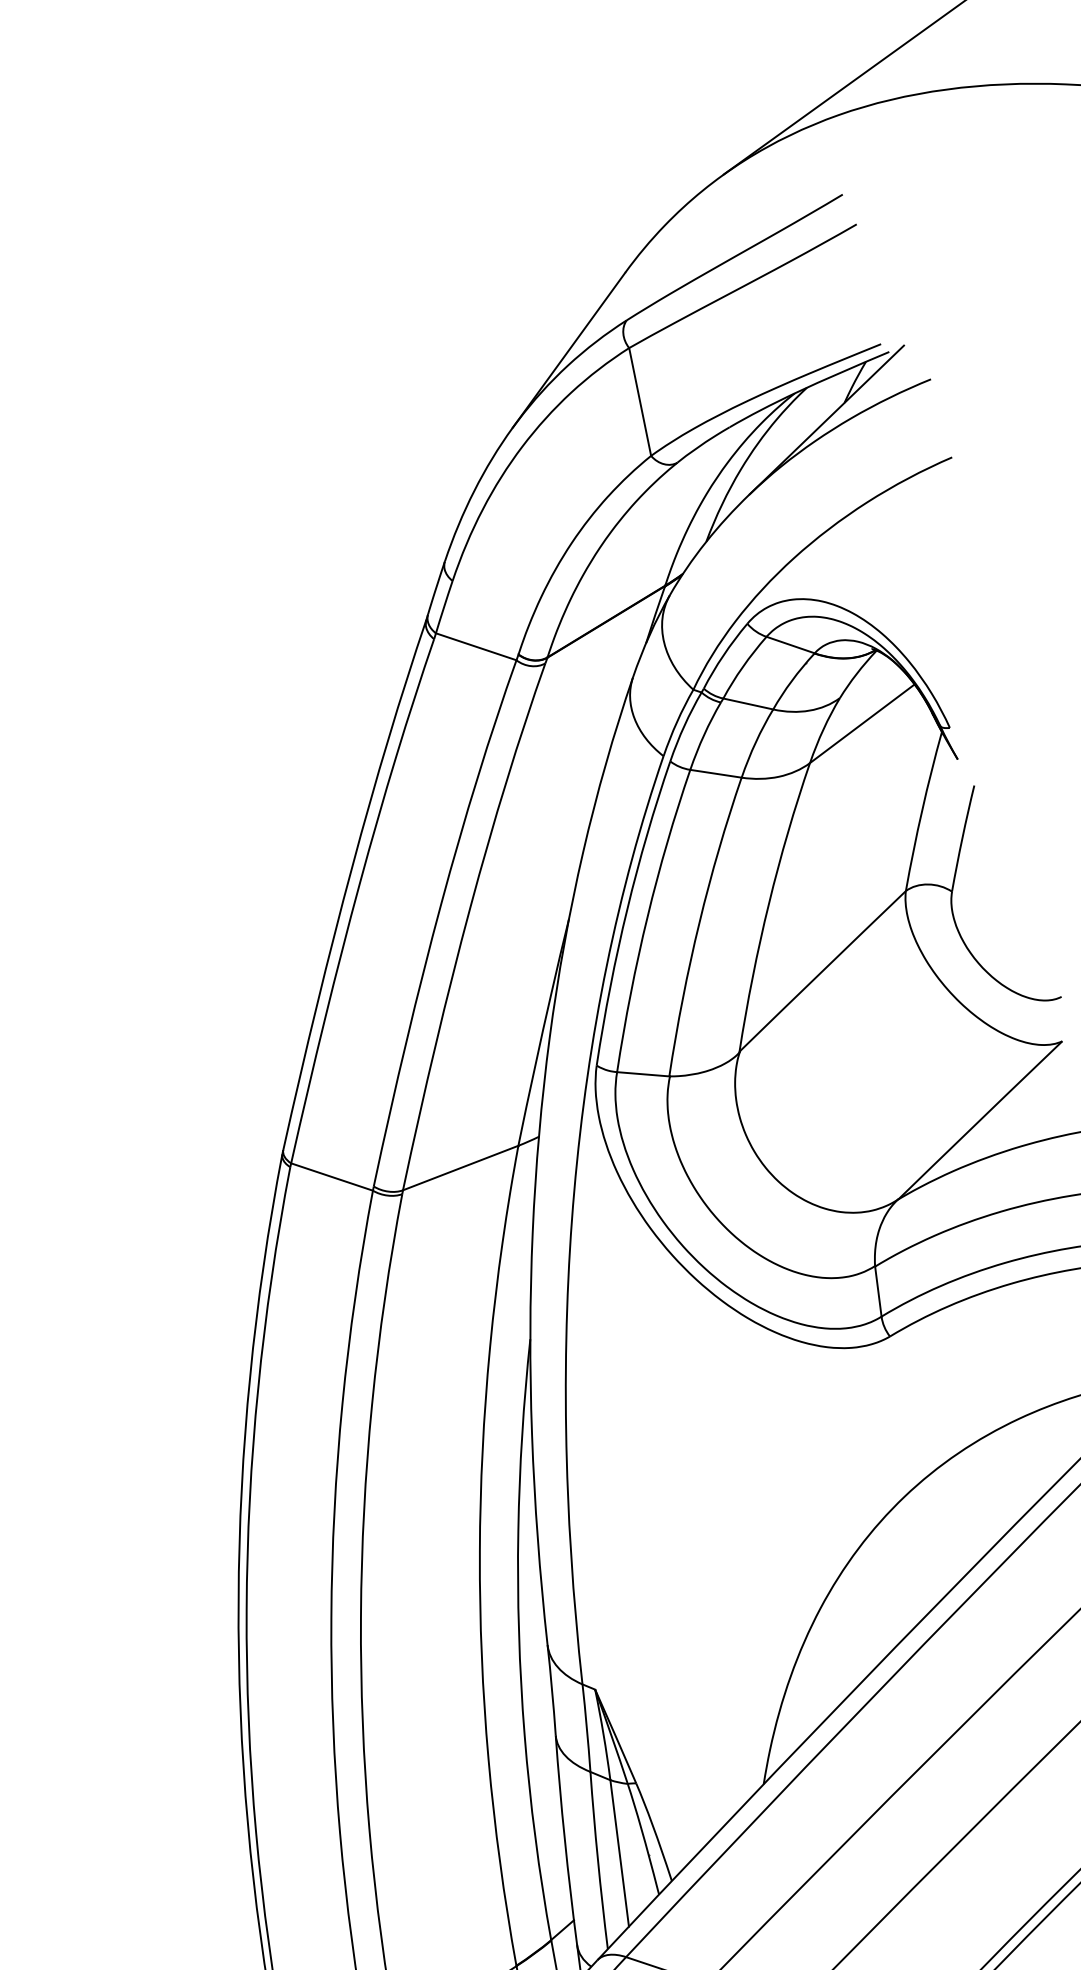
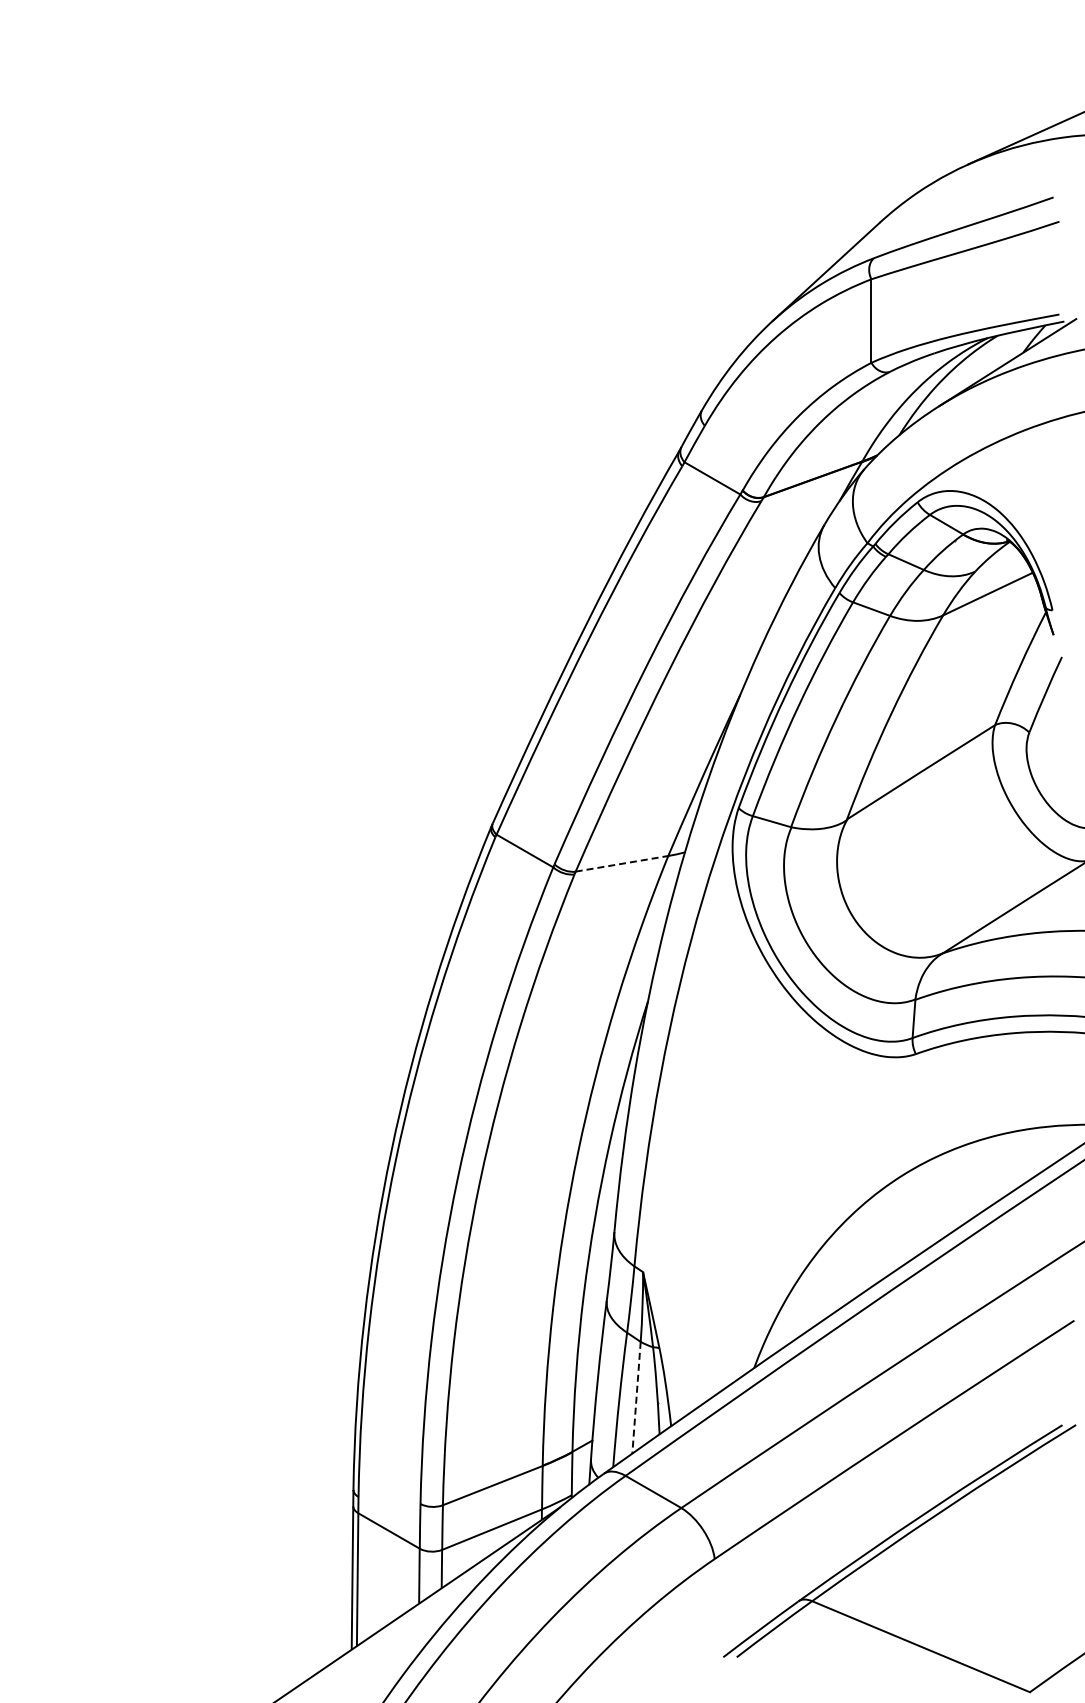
line: (461, 1167) -> (622, 863), solid -> dashed
line: (619, 1854) -> (636, 1398), solid -> dashed

